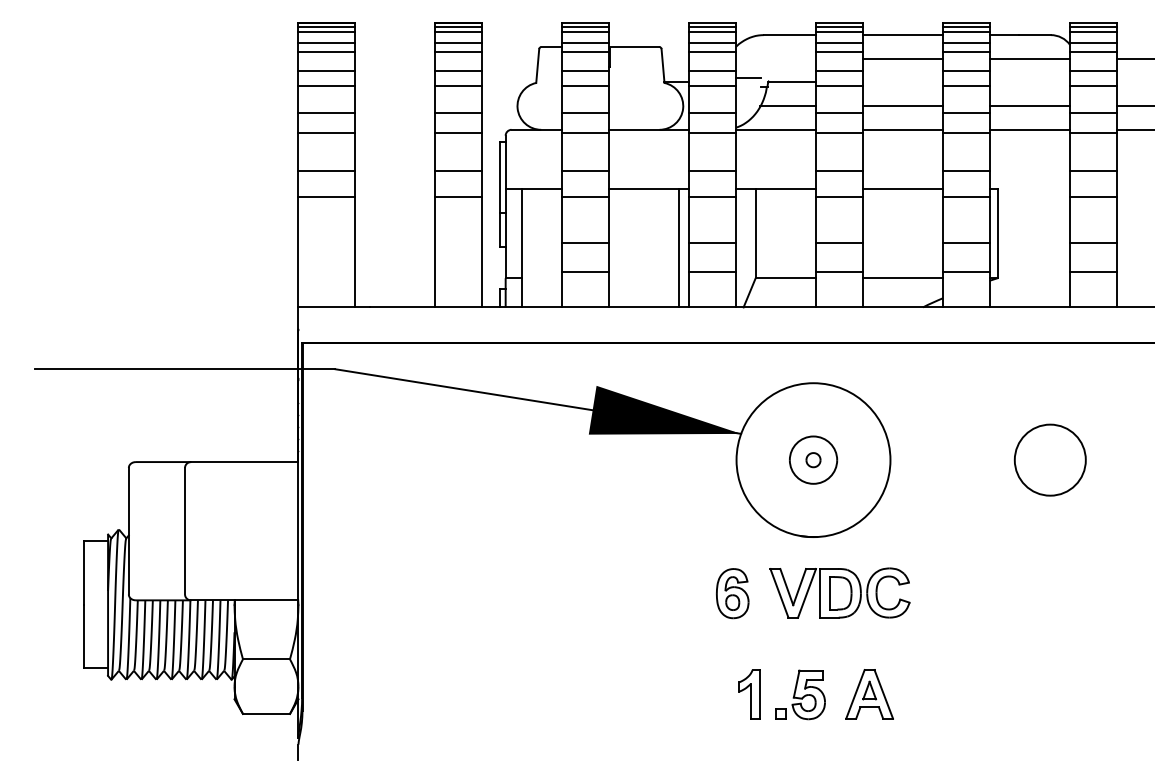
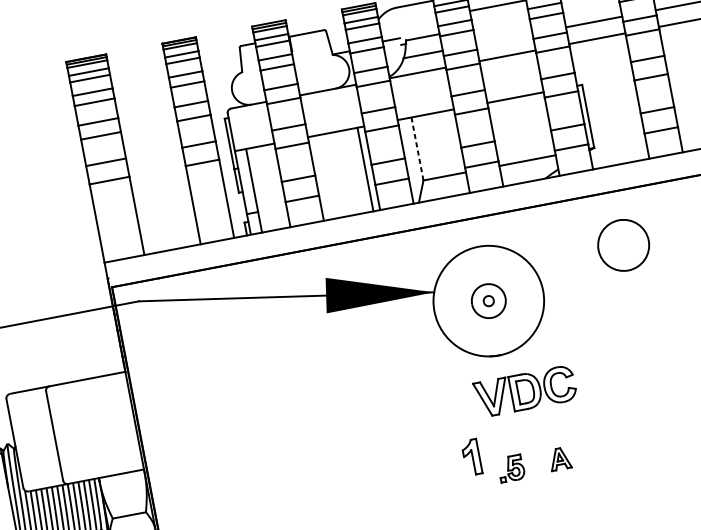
line: (902, 106) -> (504, 39), removed
line: (755, 233) -> (417, 148), solid -> dashed
circle: (1049, 459) -> (623, 245), moved
part: (732, 593) -> (449, 406), removed
part: (749, 694) -> (471, 457), moved
part: (800, 694) -> (511, 468), size x0.7
part: (869, 694) -> (559, 459), size x0.6

